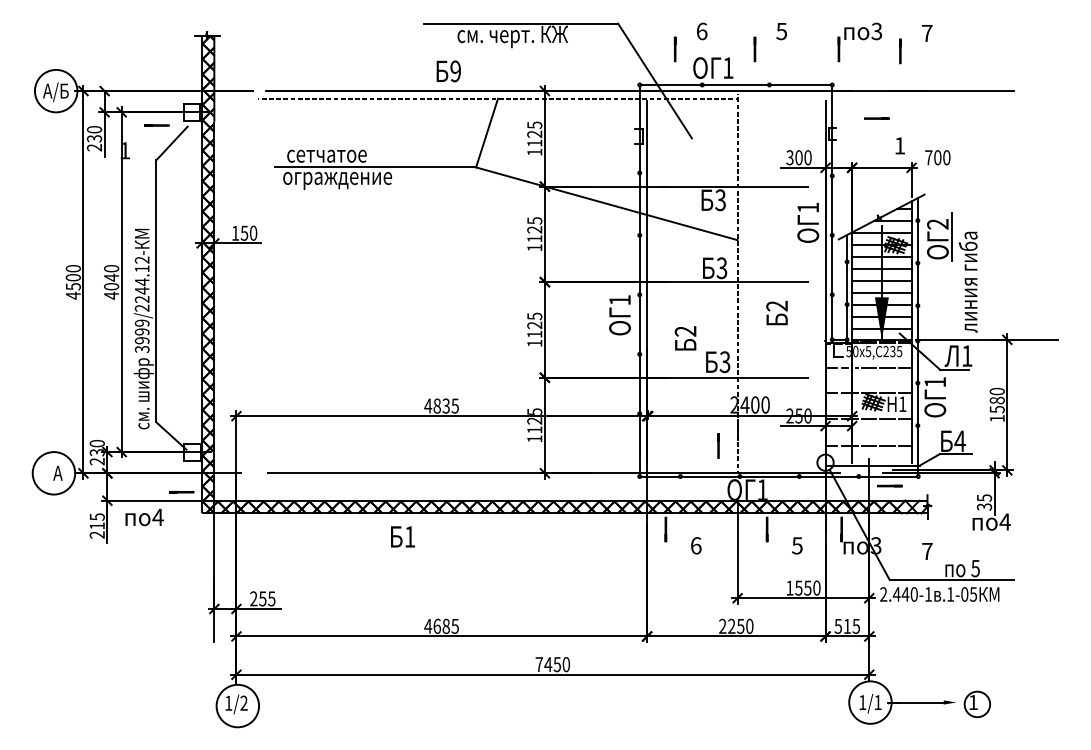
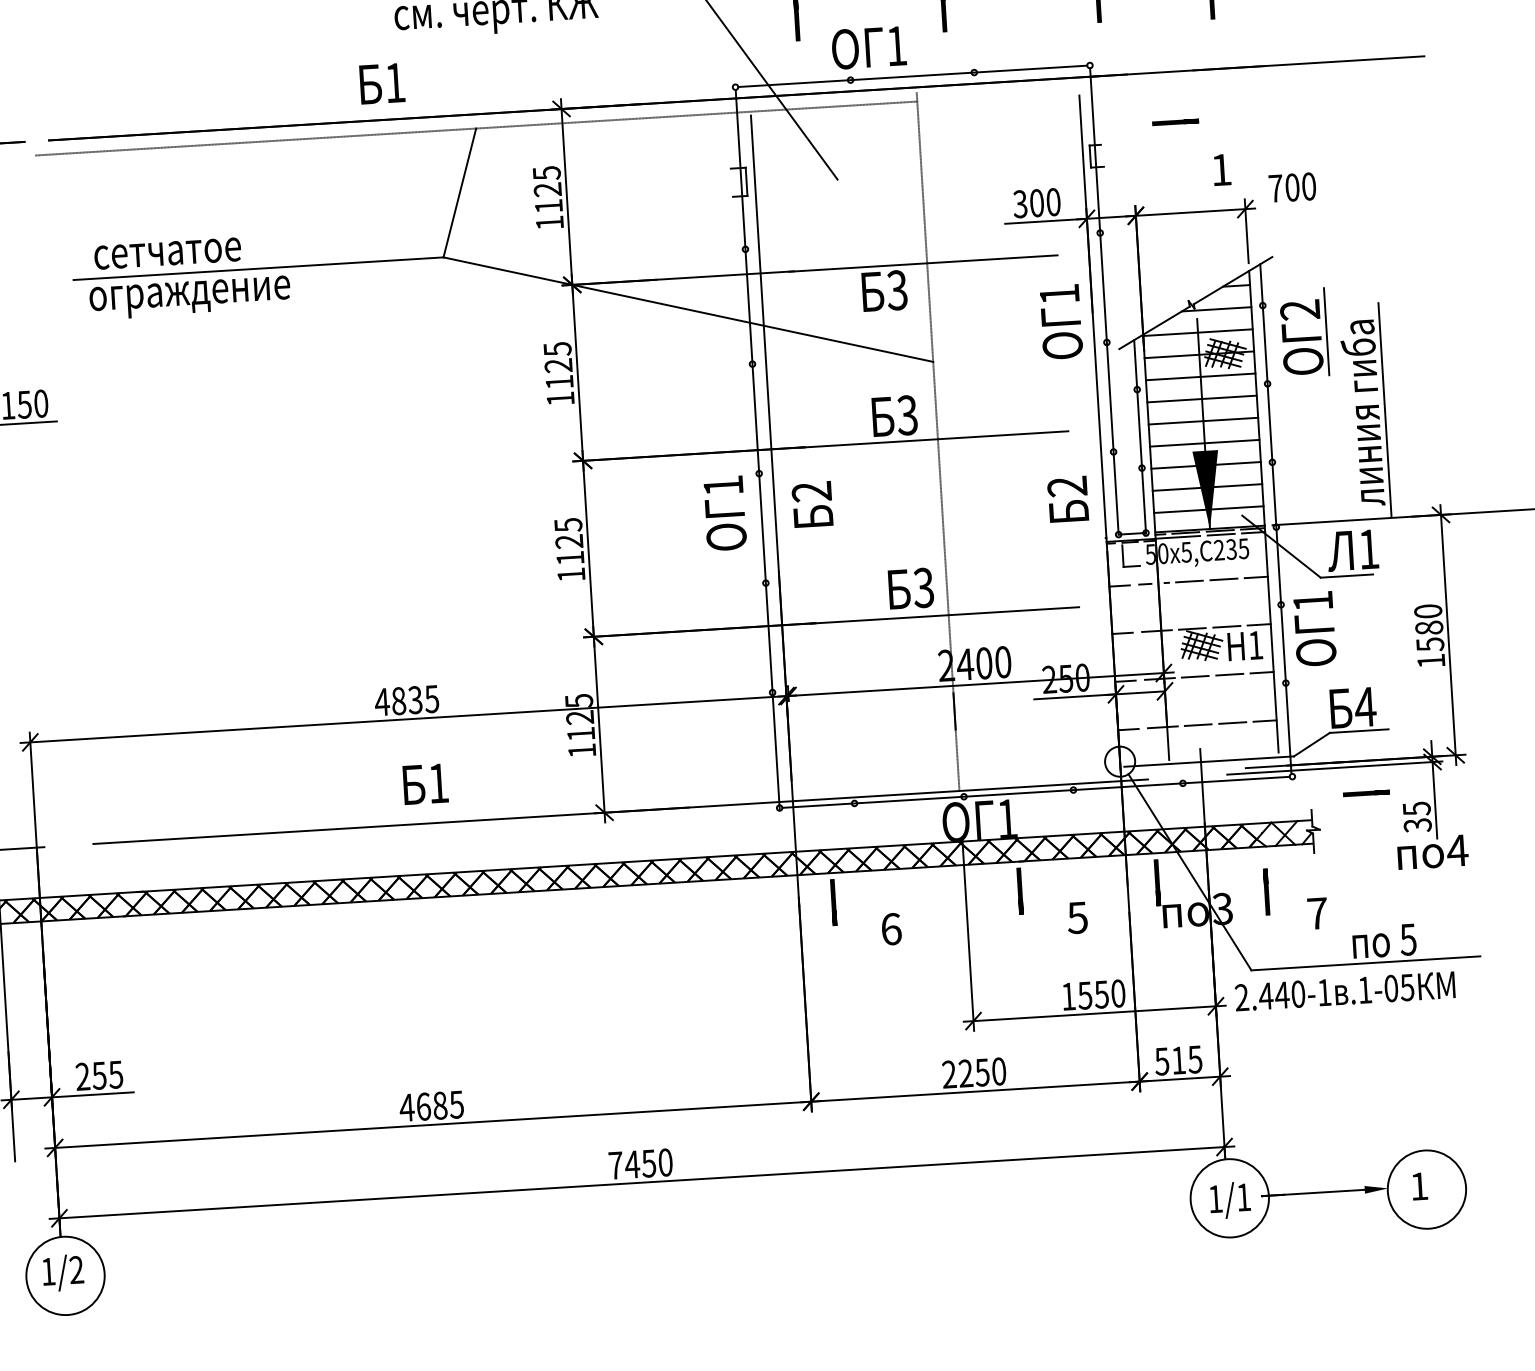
text: (455, 71) -> (394, 83), 9 -> 1
line: (980, 281) -> (1385, 410), added
text: (776, 312) -> (1066, 498), moved
text: (685, 338) -> (812, 504), moved
line: (718, 445) -> (1266, 890), moved
line: (889, 485) -> (1365, 792), moved
text: (402, 536) -> (424, 783), moved
circle: (977, 704) -> (1427, 1189), size x1.67

